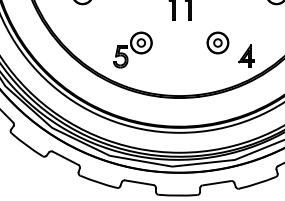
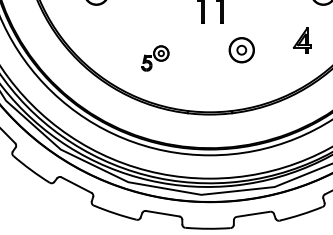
part: (217, 43) -> (241, 50), moved
part: (133, 50) -> (155, 58), size x0.6
part: (245, 56) -> (301, 40), moved

